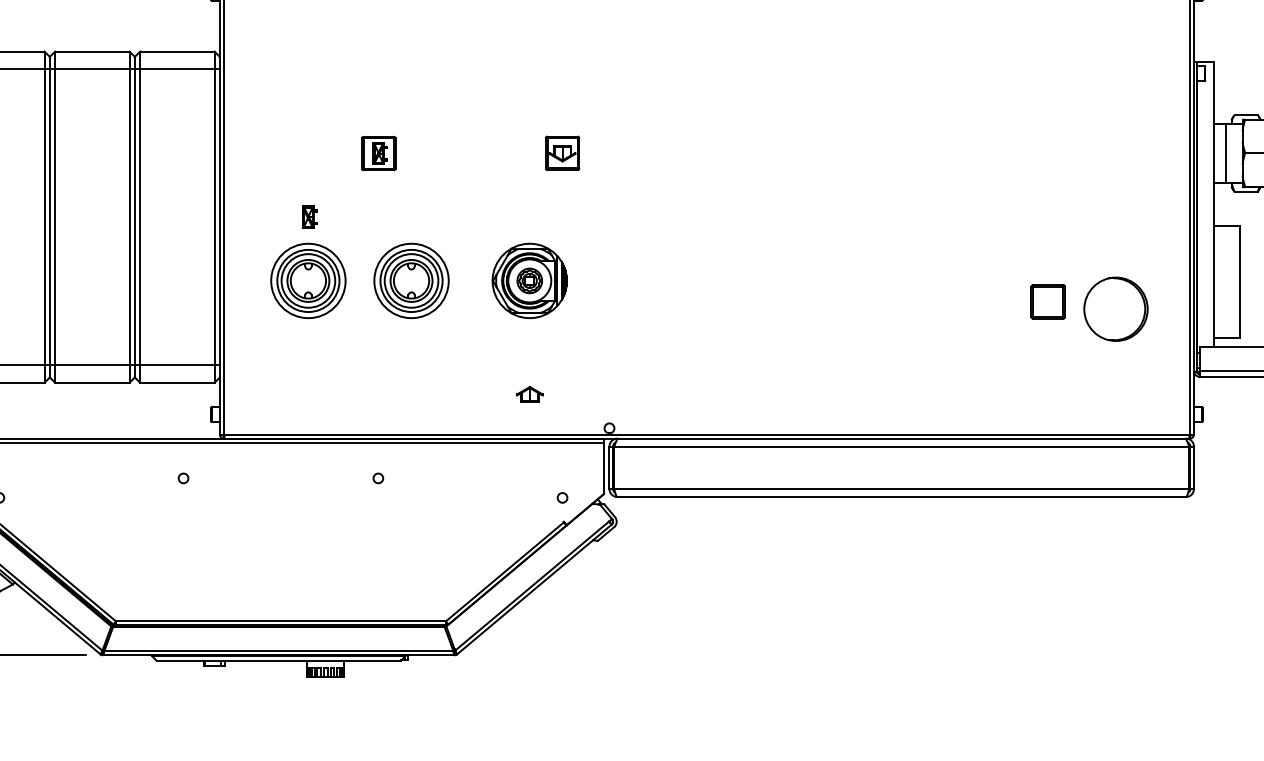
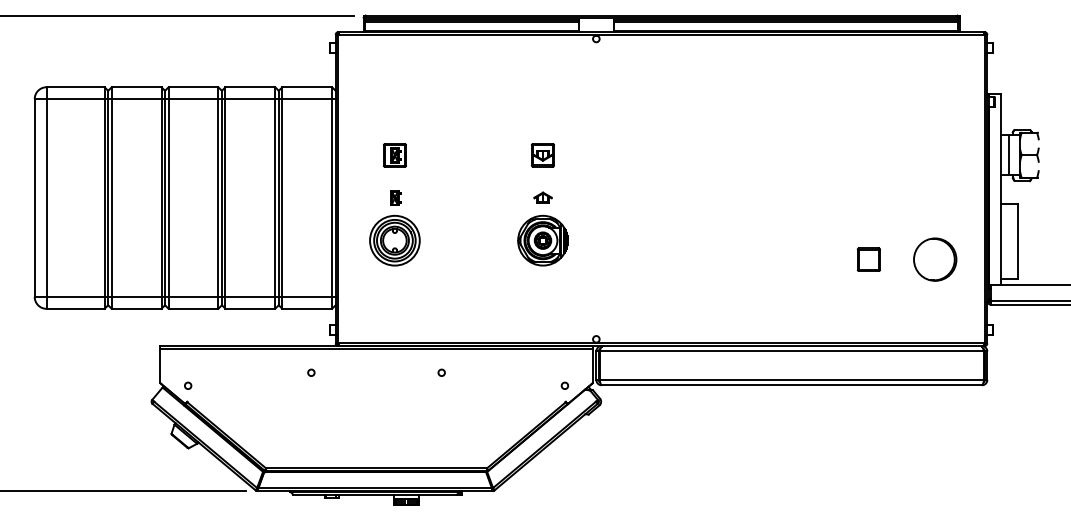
part: (378, 153) -> (394, 155), moved
part: (561, 153) -> (542, 155), moved
part: (410, 280) -> (463, 240), removed
part: (1047, 301) -> (868, 259), moved
part: (529, 394) -> (542, 197), moved

